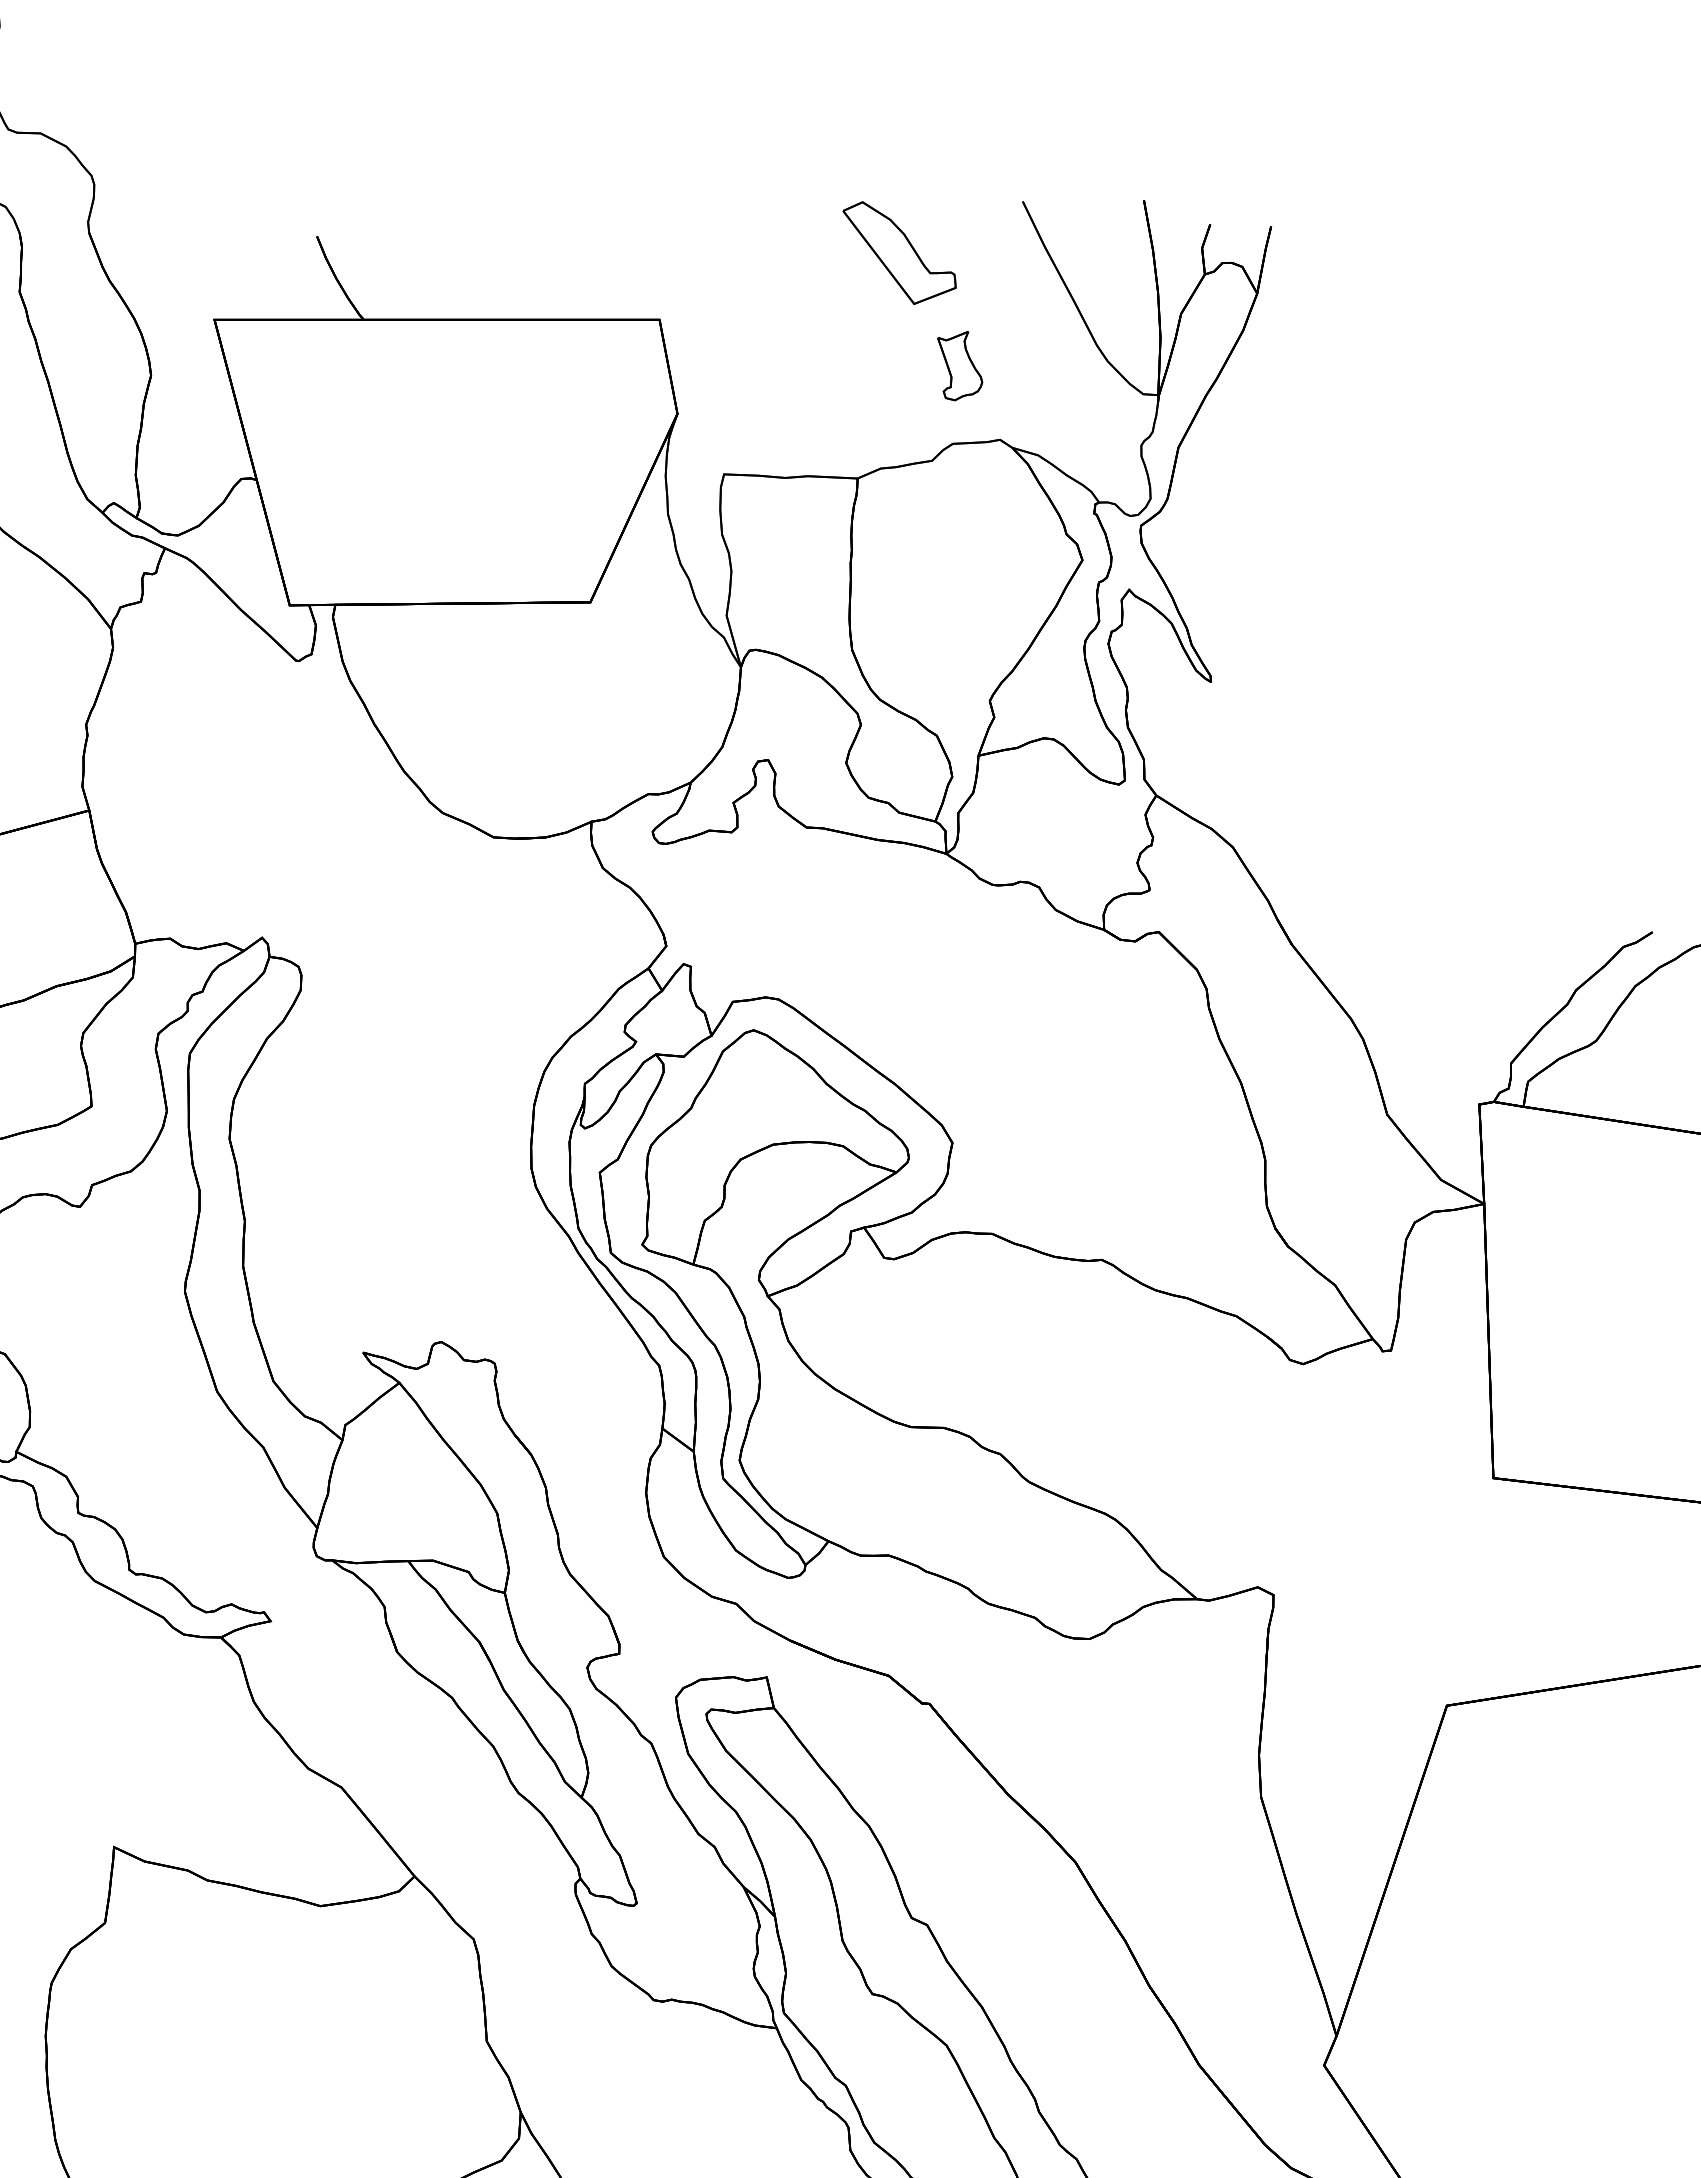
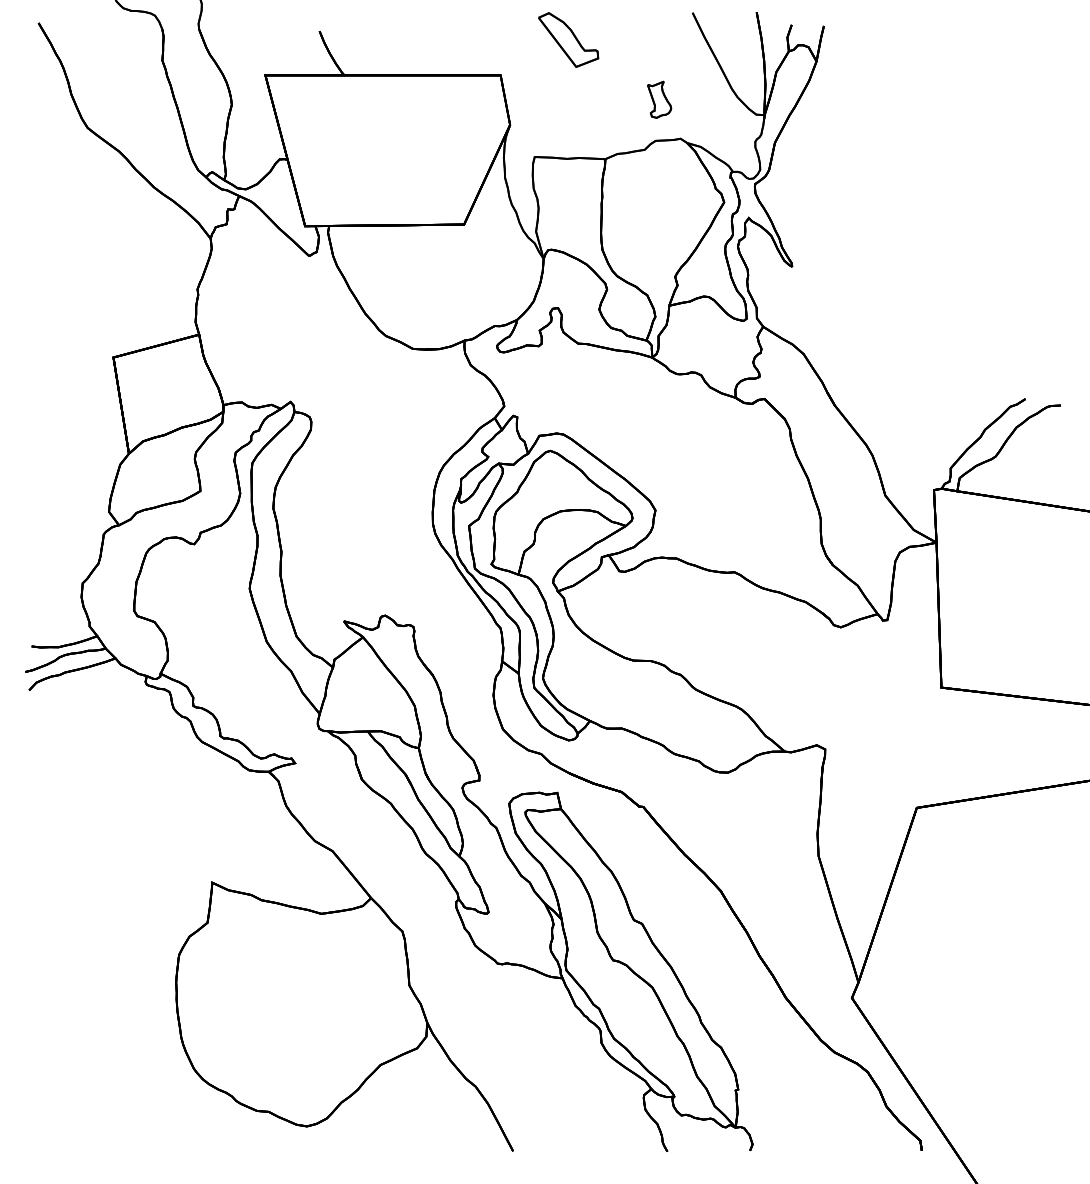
part: (899, 252) -> (568, 39), moved

